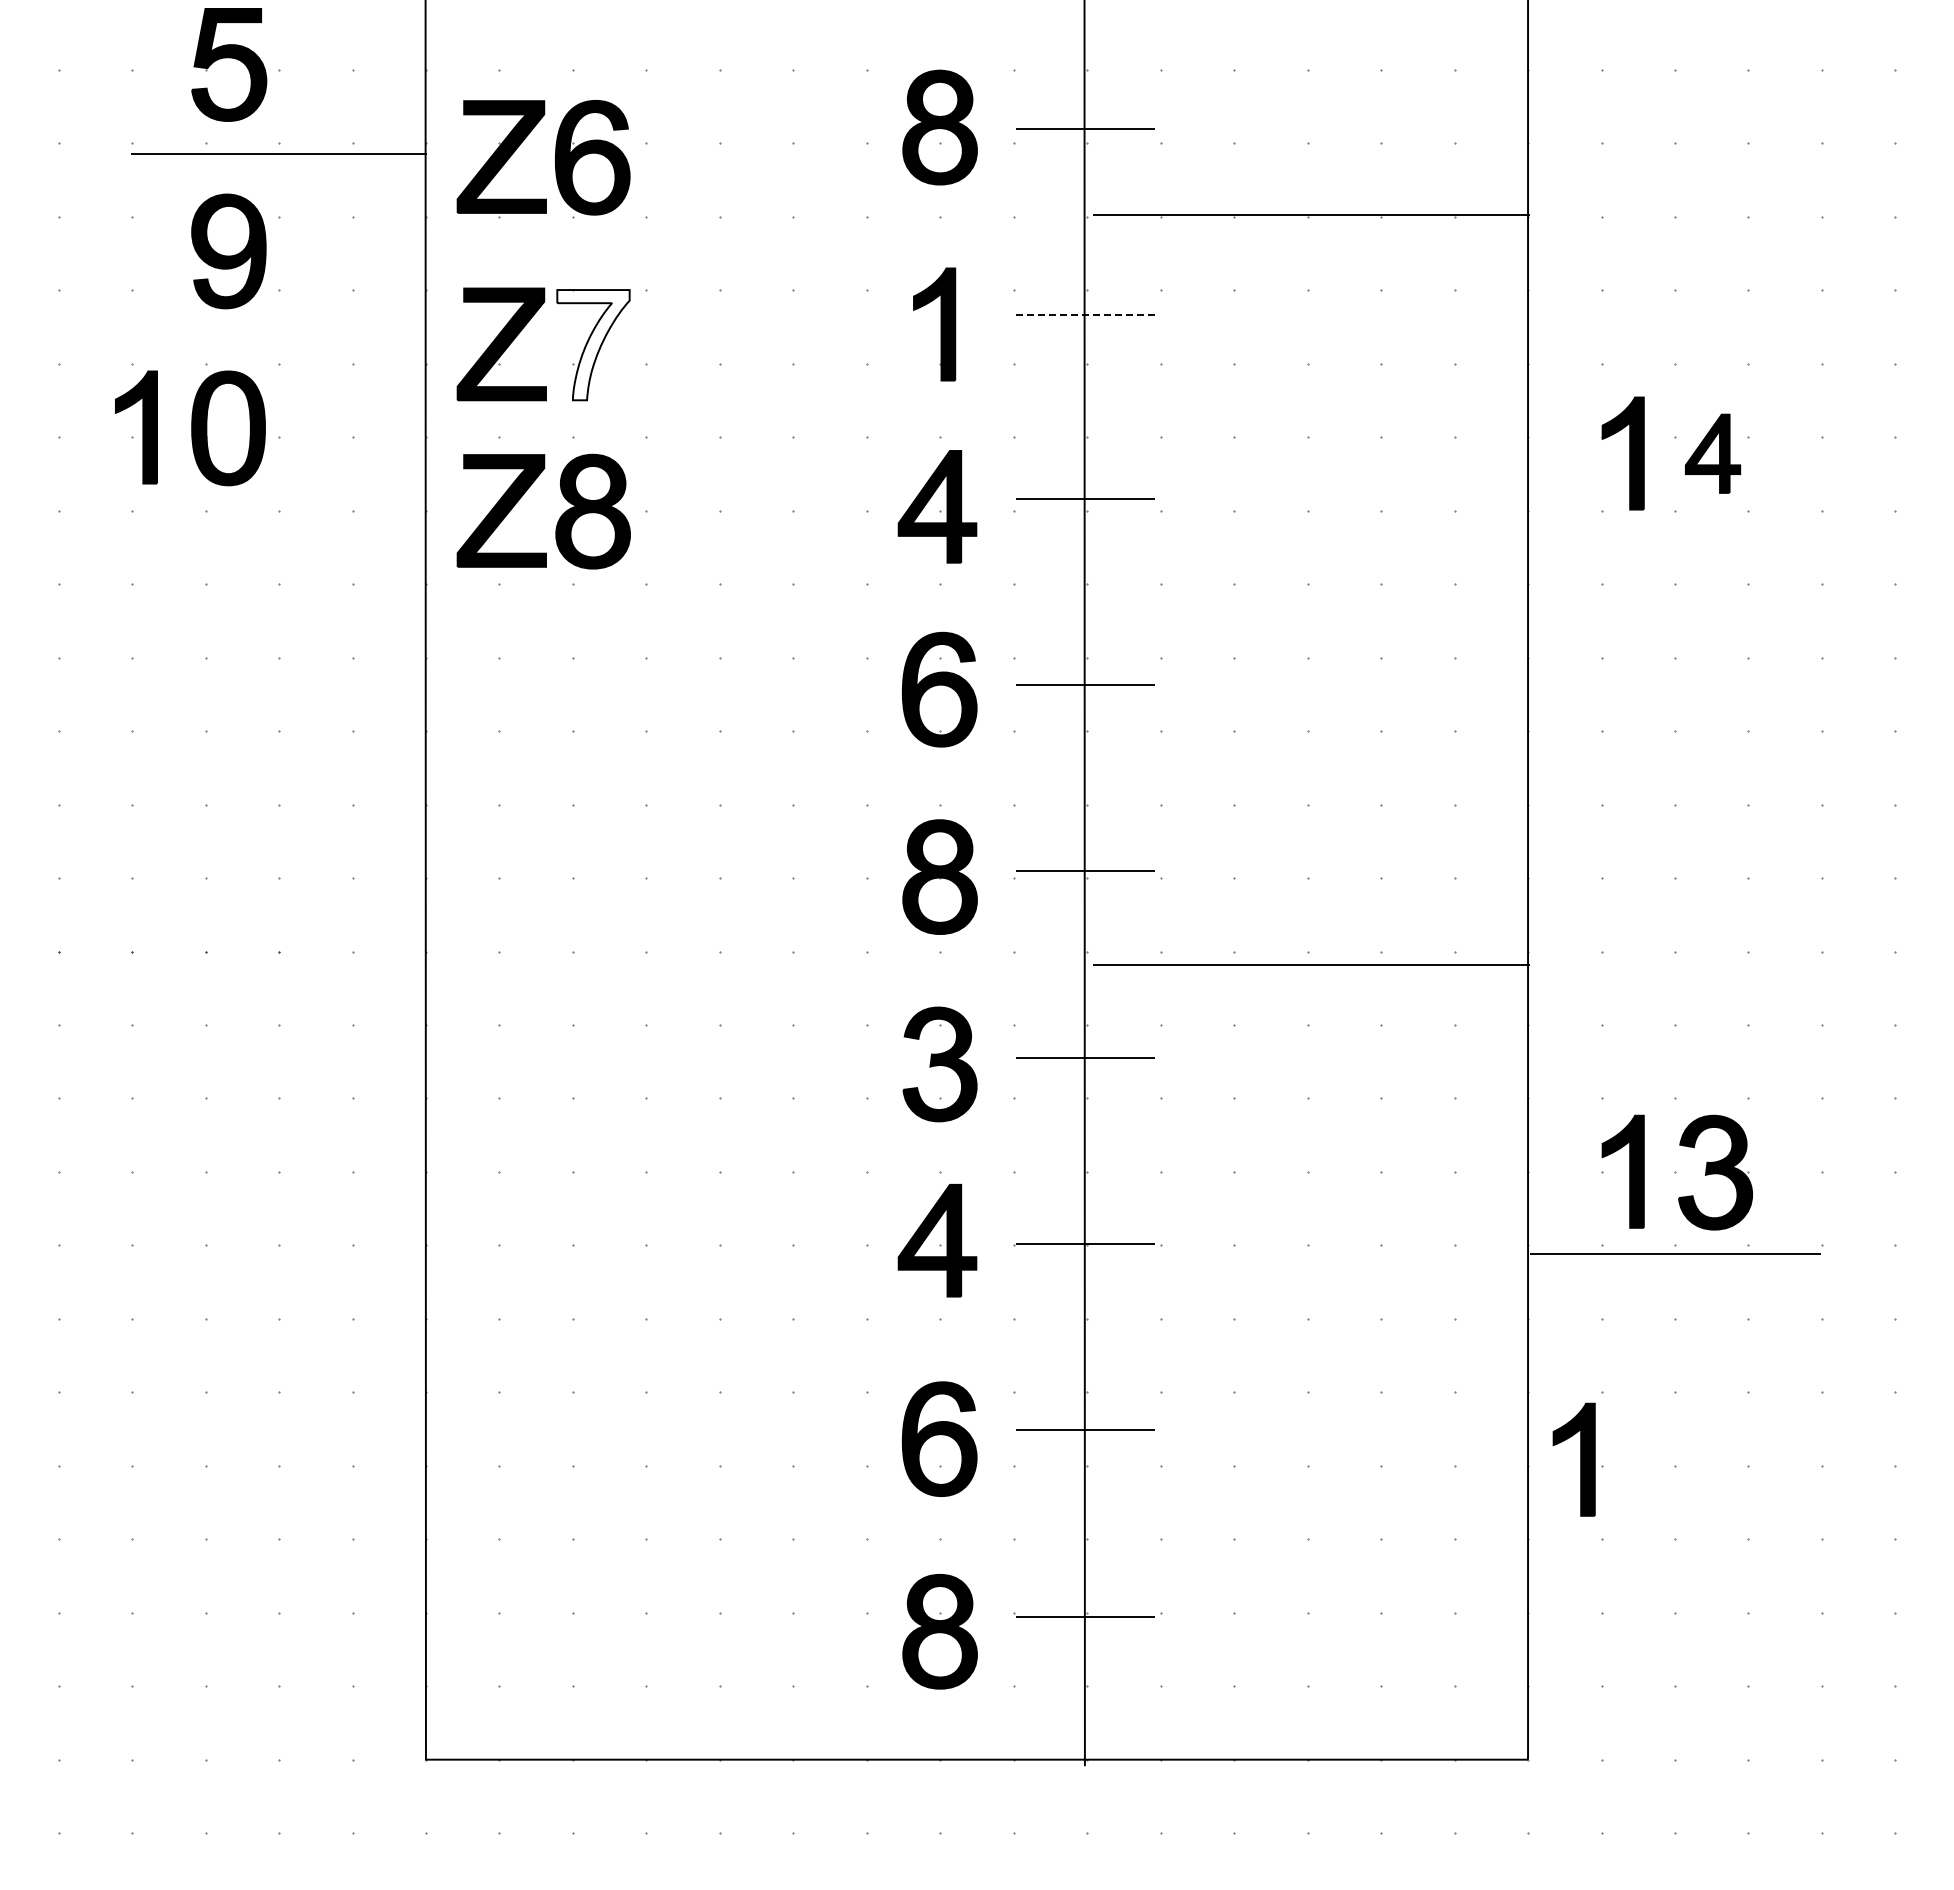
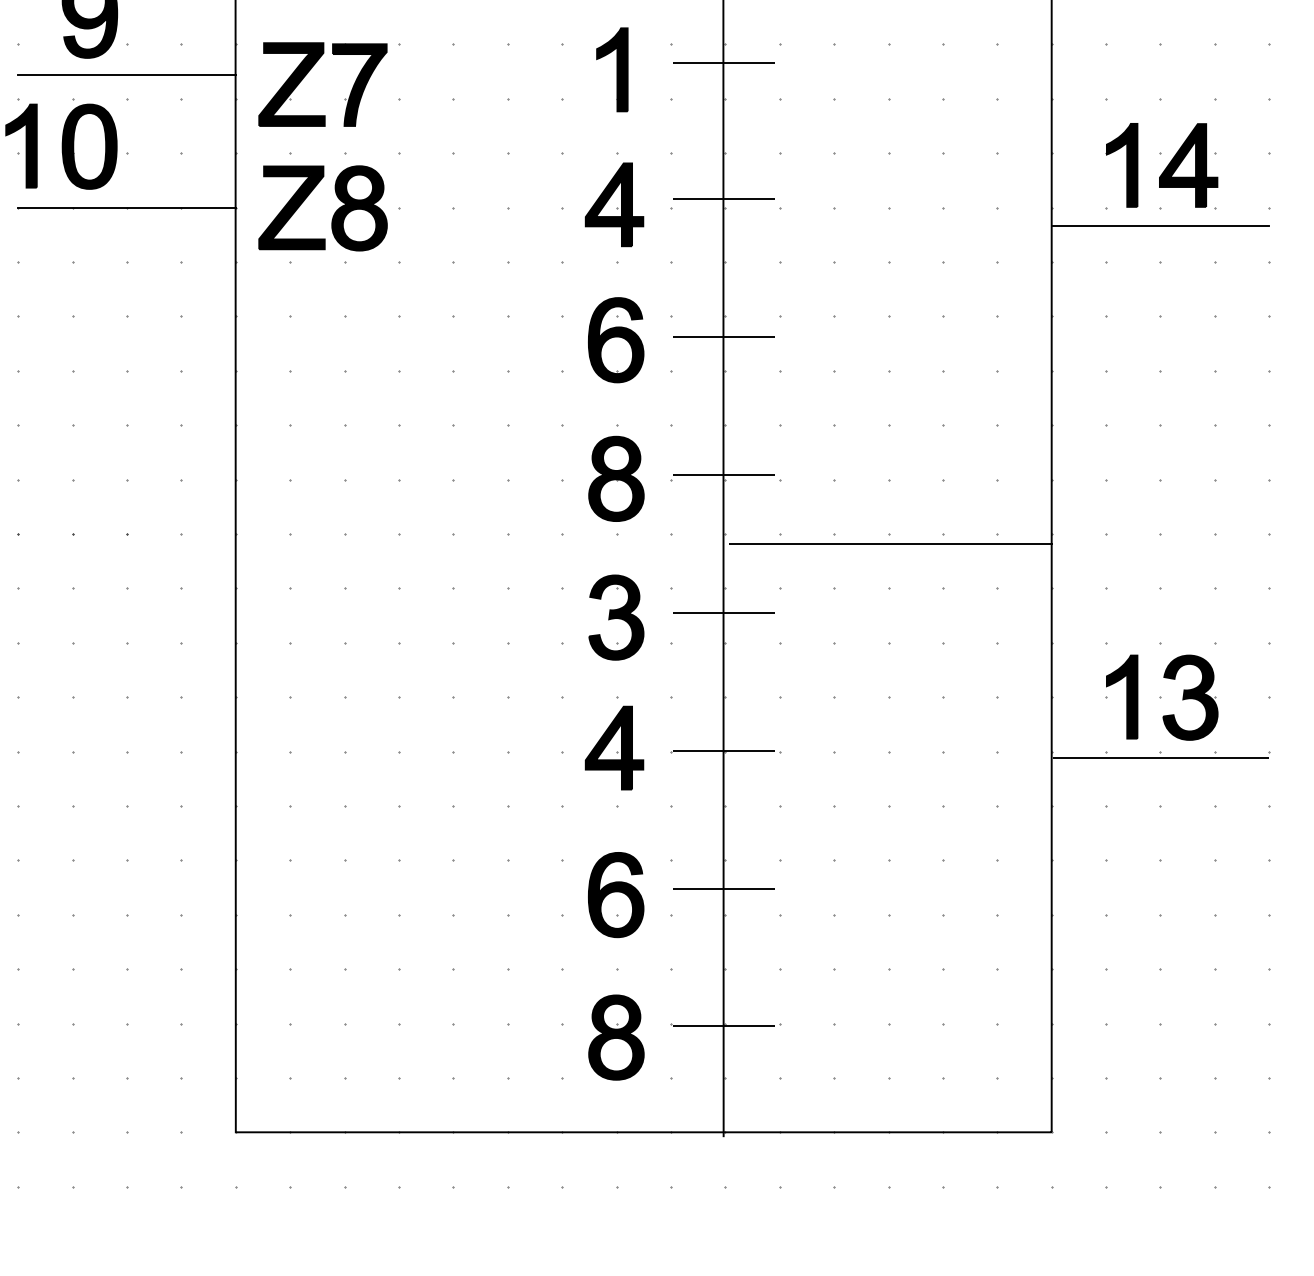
line: (1084, 315) -> (723, 63), dashed -> solid
line: (278, 332) -> (126, 75), added
fill: (593, 345) -> (359, 85), added
part: (1712, 453) -> (1188, 165), size x1.43
line: (278, 510) -> (126, 207), added
line: (1675, 536) -> (1160, 226), added
part: (1580, 1459) -> (1090, 910), removed

